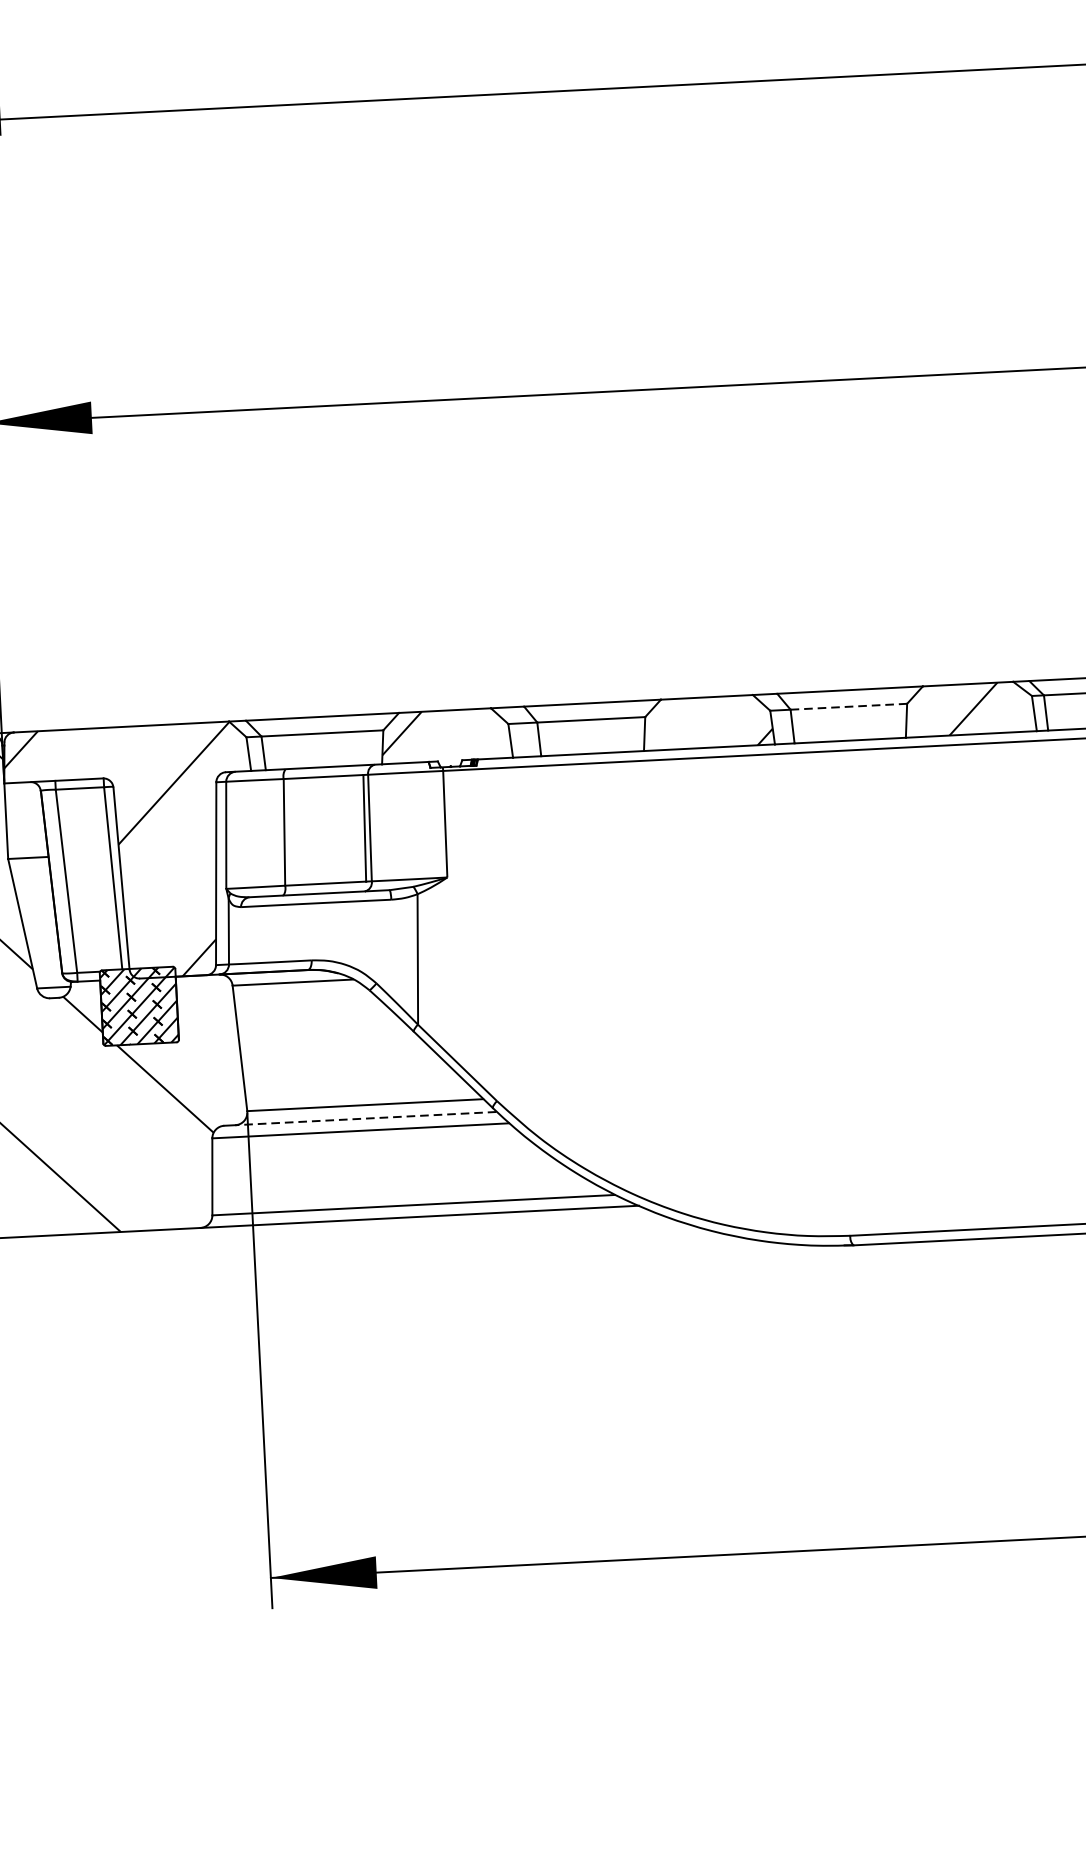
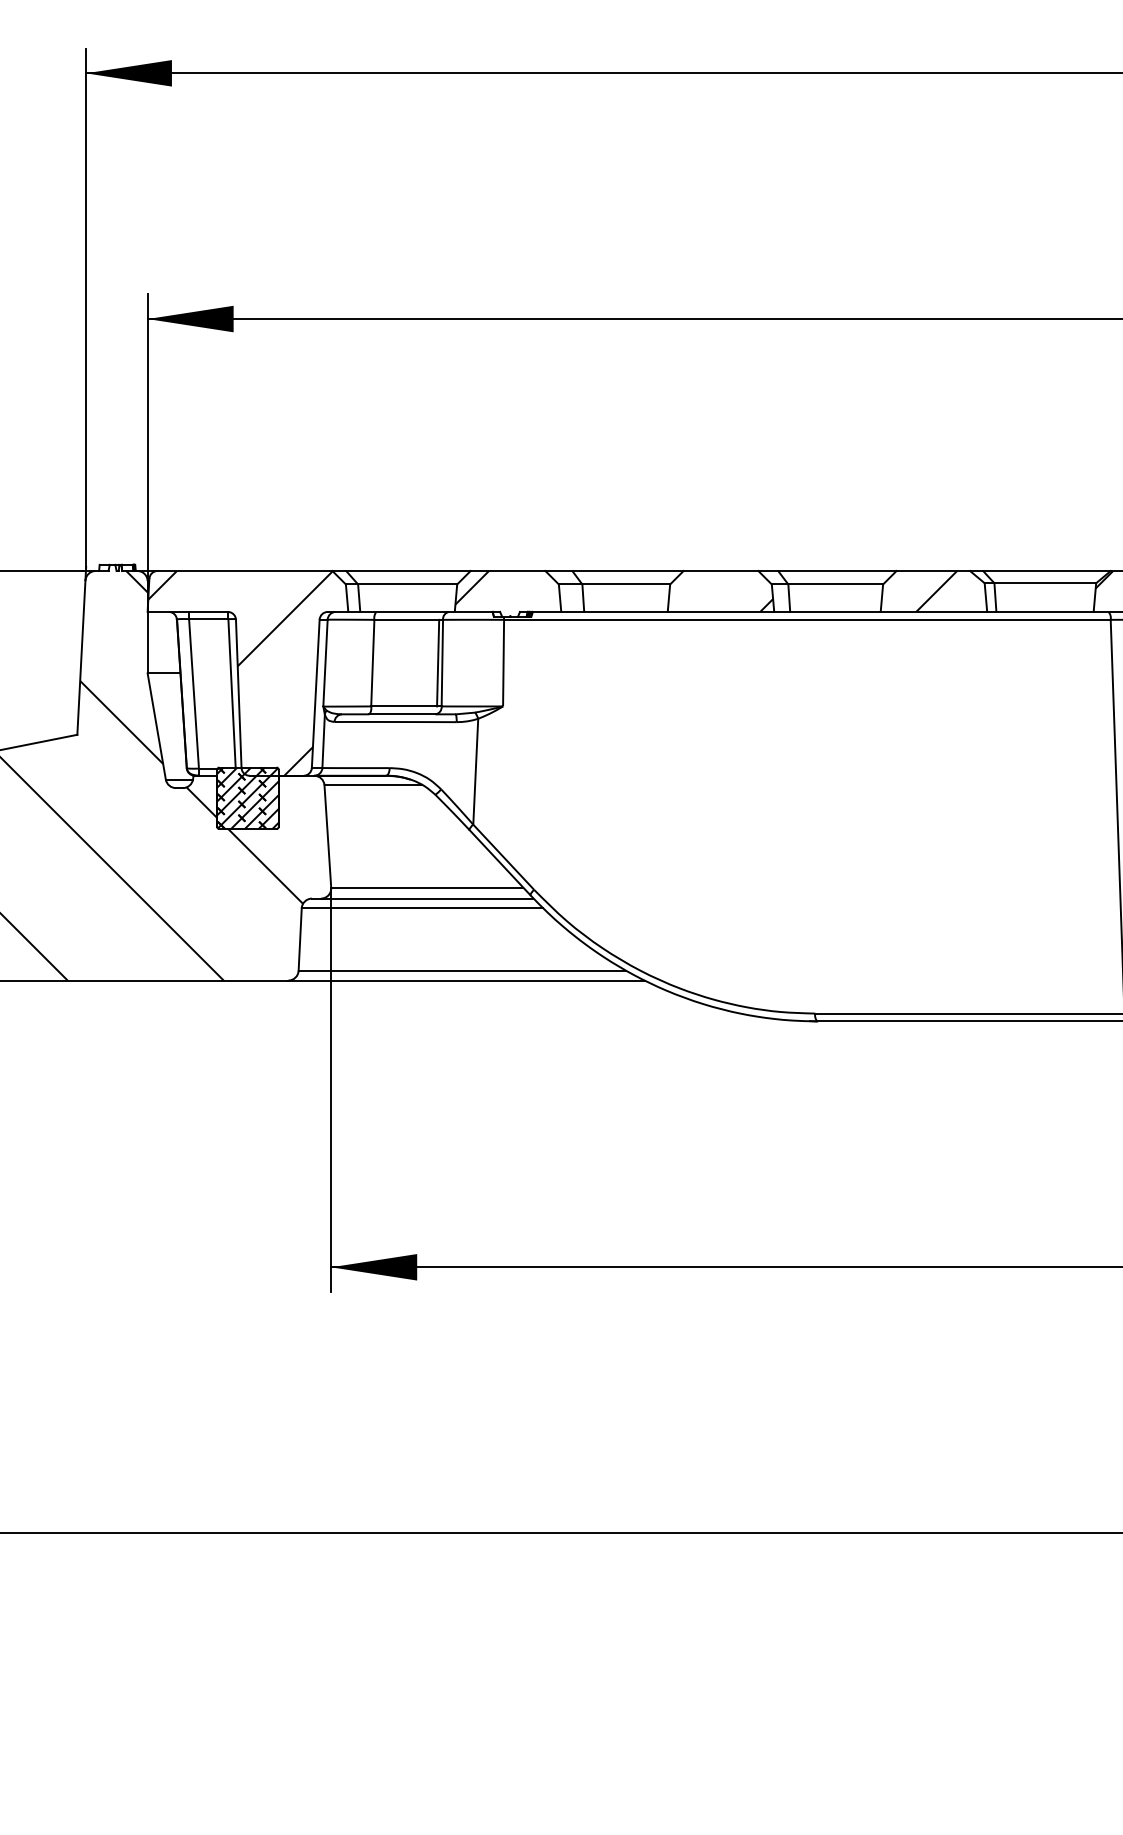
line: (849, 706) -> (836, 584), dashed -> solid
line: (365, 1118) -> (426, 898), dashed -> solid

